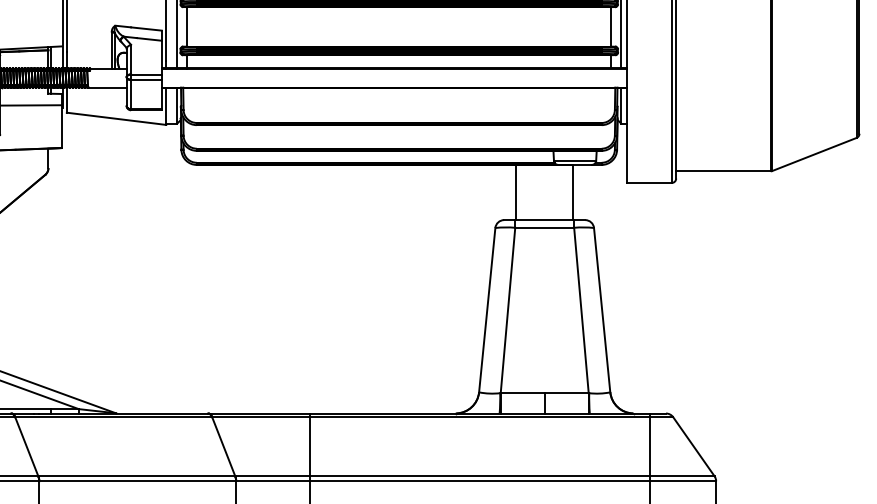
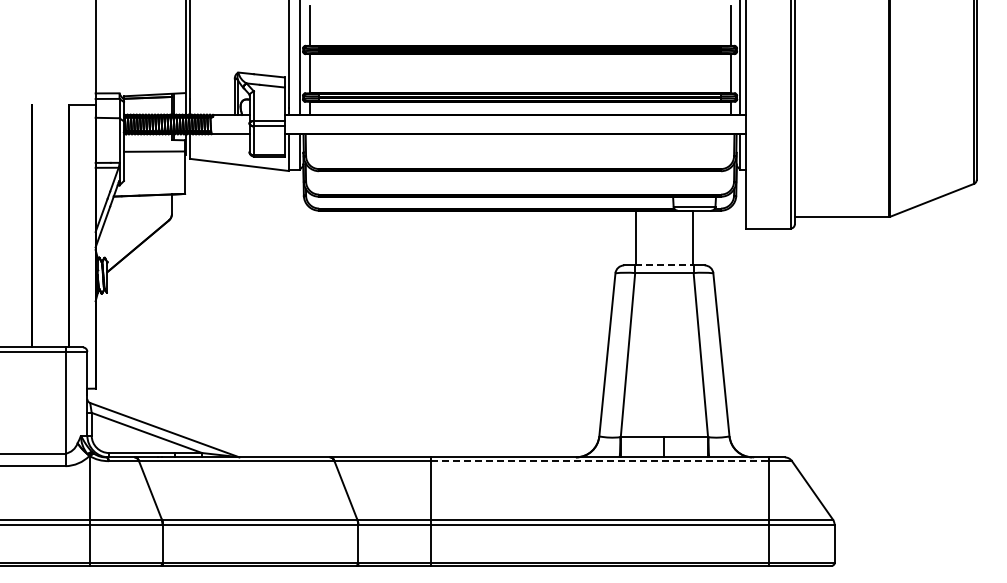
line: (544, 220) -> (664, 265), solid -> dashed
line: (480, 417) -> (600, 461), solid -> dashed

